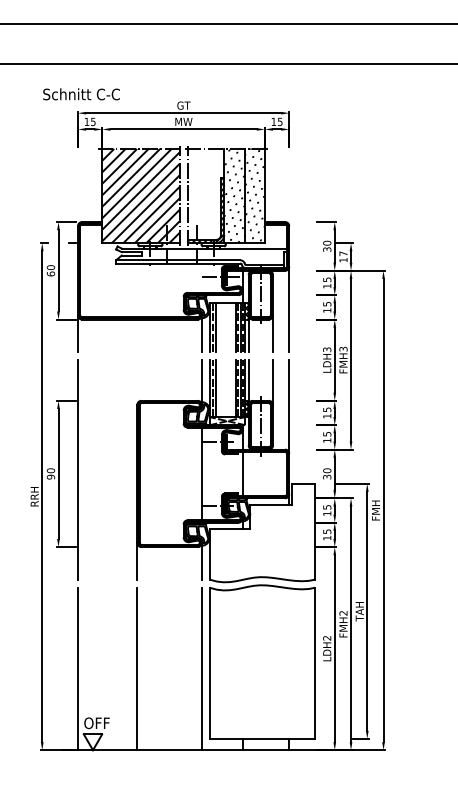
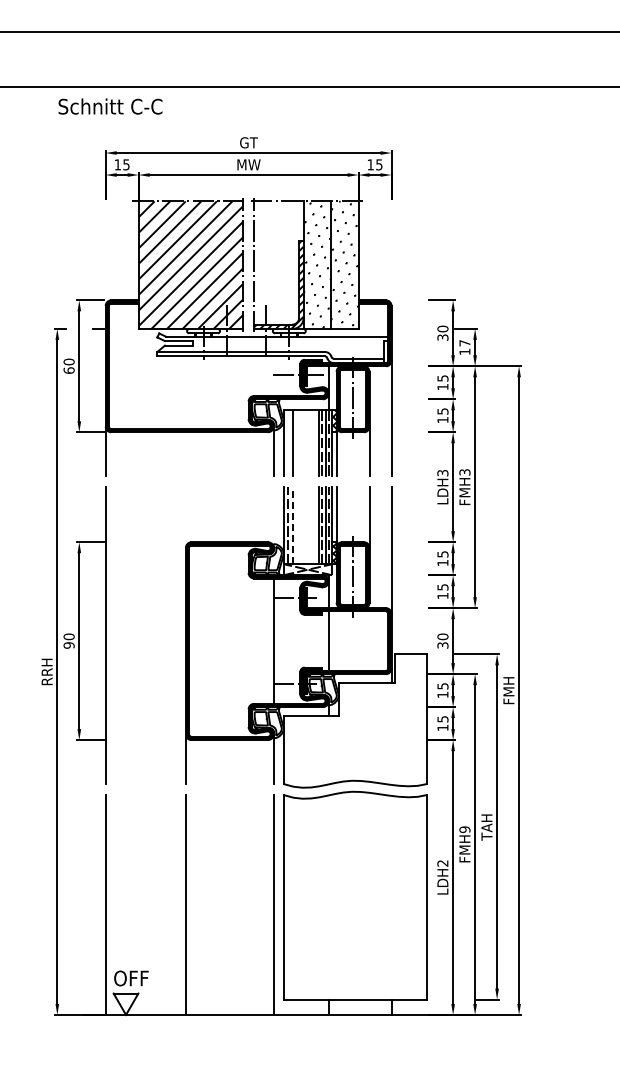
text: (81, 94) -> (110, 106), moved
line: (213, 327) -> (288, 443), removed
line: (202, 382) -> (273, 517), removed
line: (216, 388) -> (292, 525), solid -> dashed
text: (343, 613) -> (464, 829), FMH2 -> FMH9

